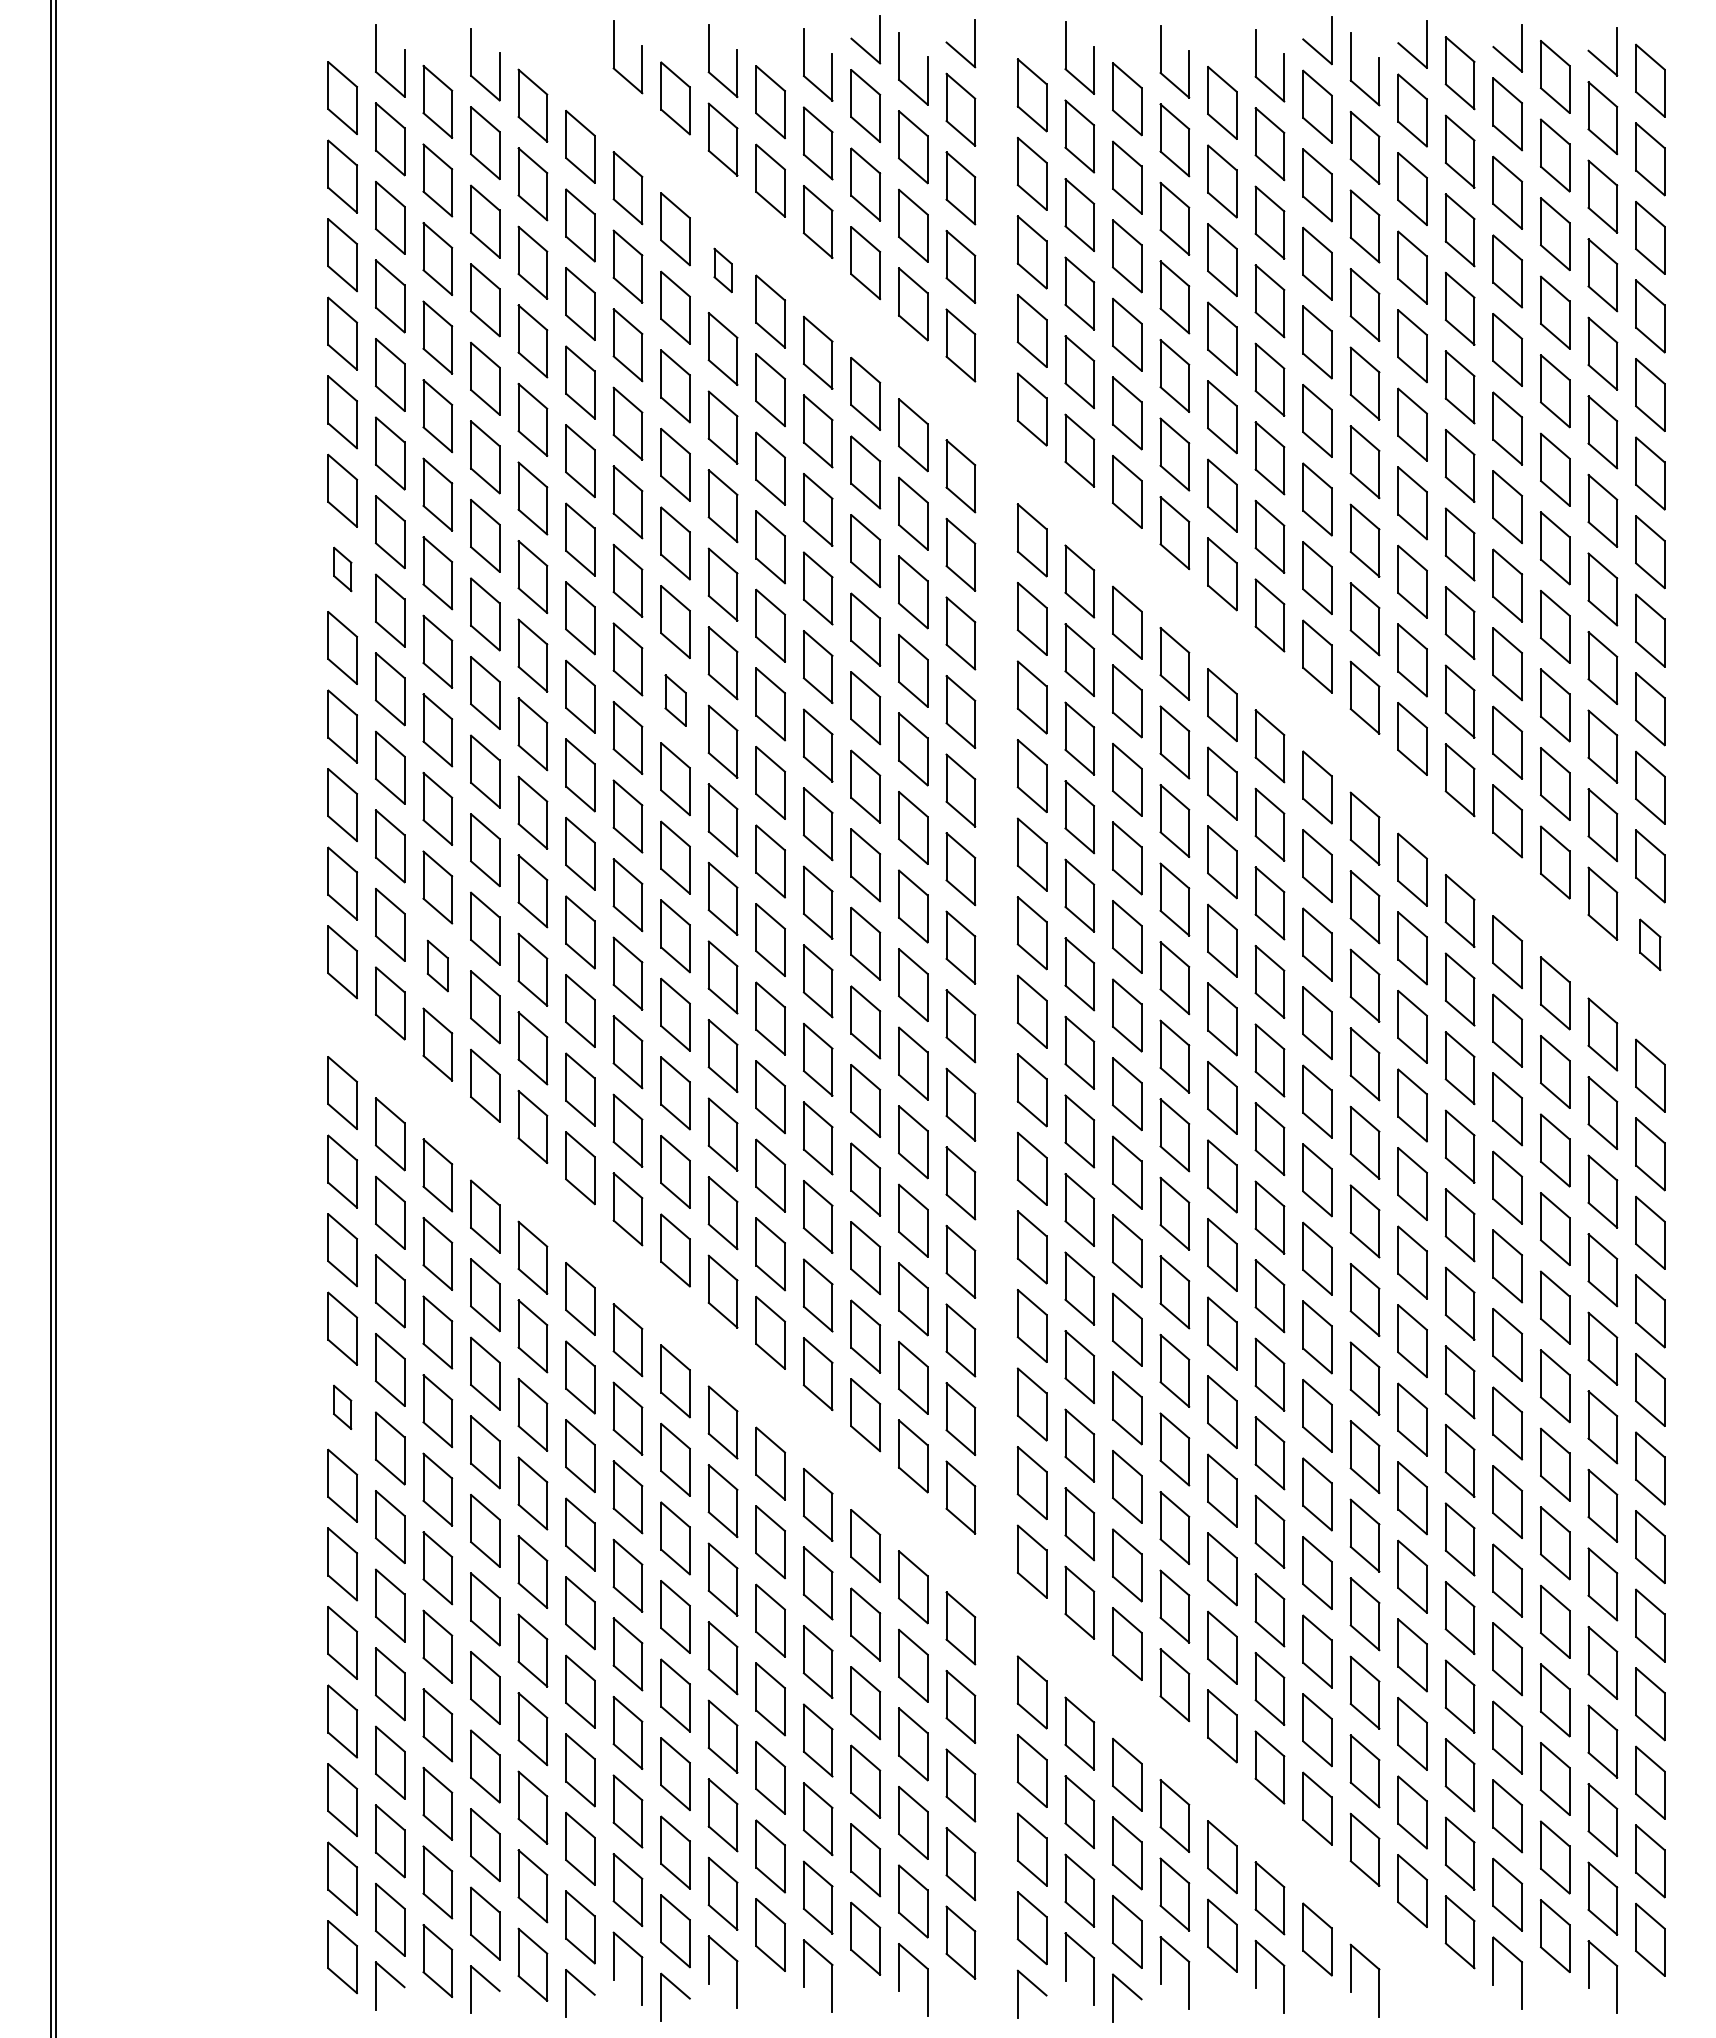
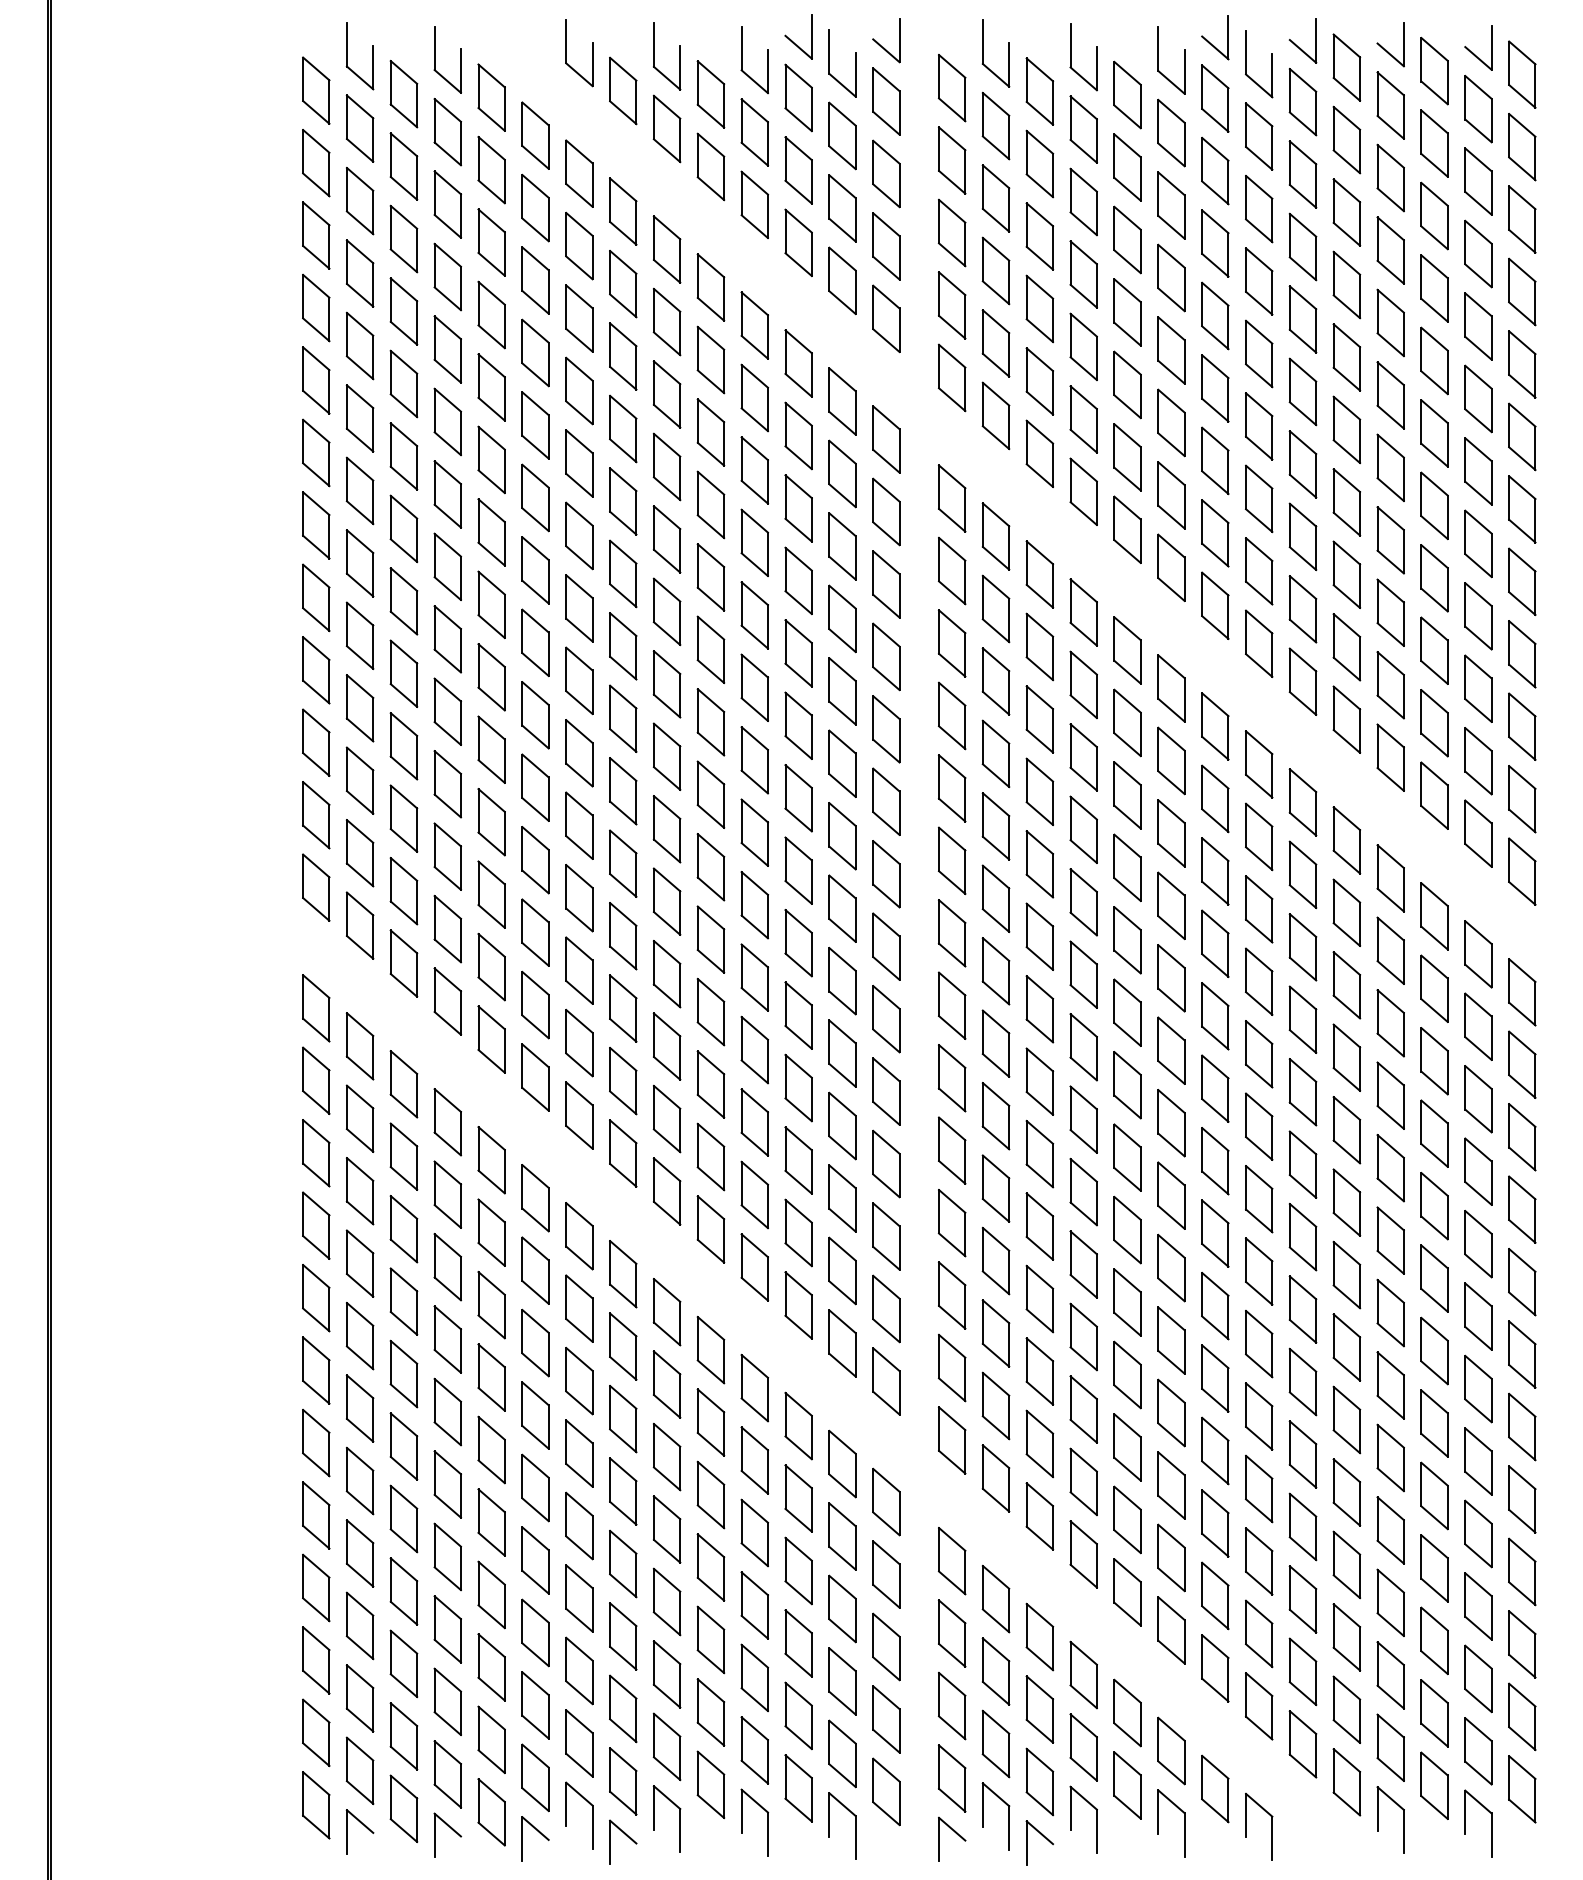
part: (722, 270) -> (666, 249), size x1.67
part: (342, 569) -> (316, 525), size x1.67
part: (675, 700) -> (623, 646), size x1.43
part: (1650, 944) -> (1522, 871), size x1.43
part: (437, 965) -> (403, 890), size x1.43
part: (342, 1407) -> (316, 1298), size x1.67

